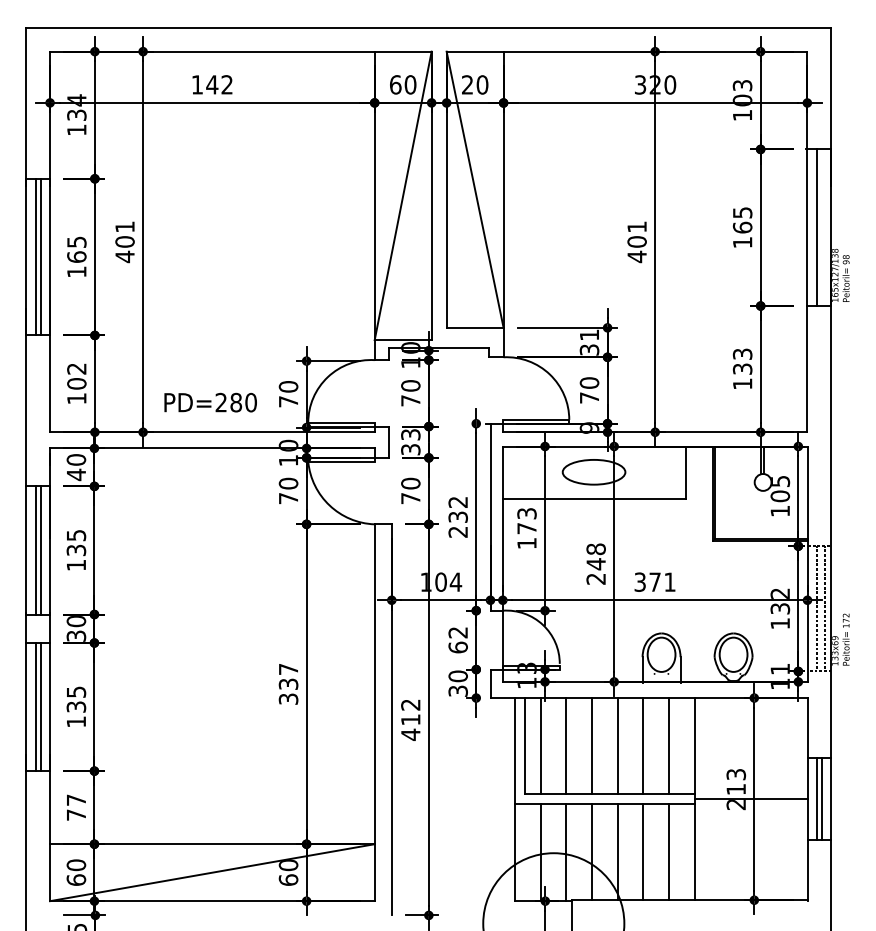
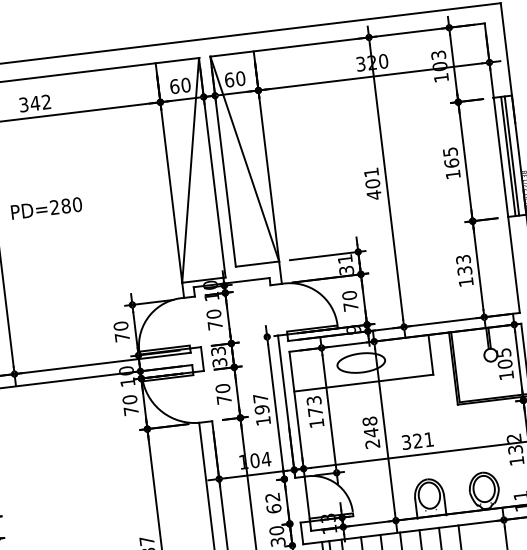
text: (196, 84) -> (23, 104), 142 -> 342
text: (467, 84) -> (229, 79), 20 -> 60
line: (821, 227) -> (511, 155), added
text: (210, 402) -> (46, 208), moved
text: (457, 516) -> (261, 409), 232 -> 197
text: (654, 581) -> (417, 440), 371 -> 321

